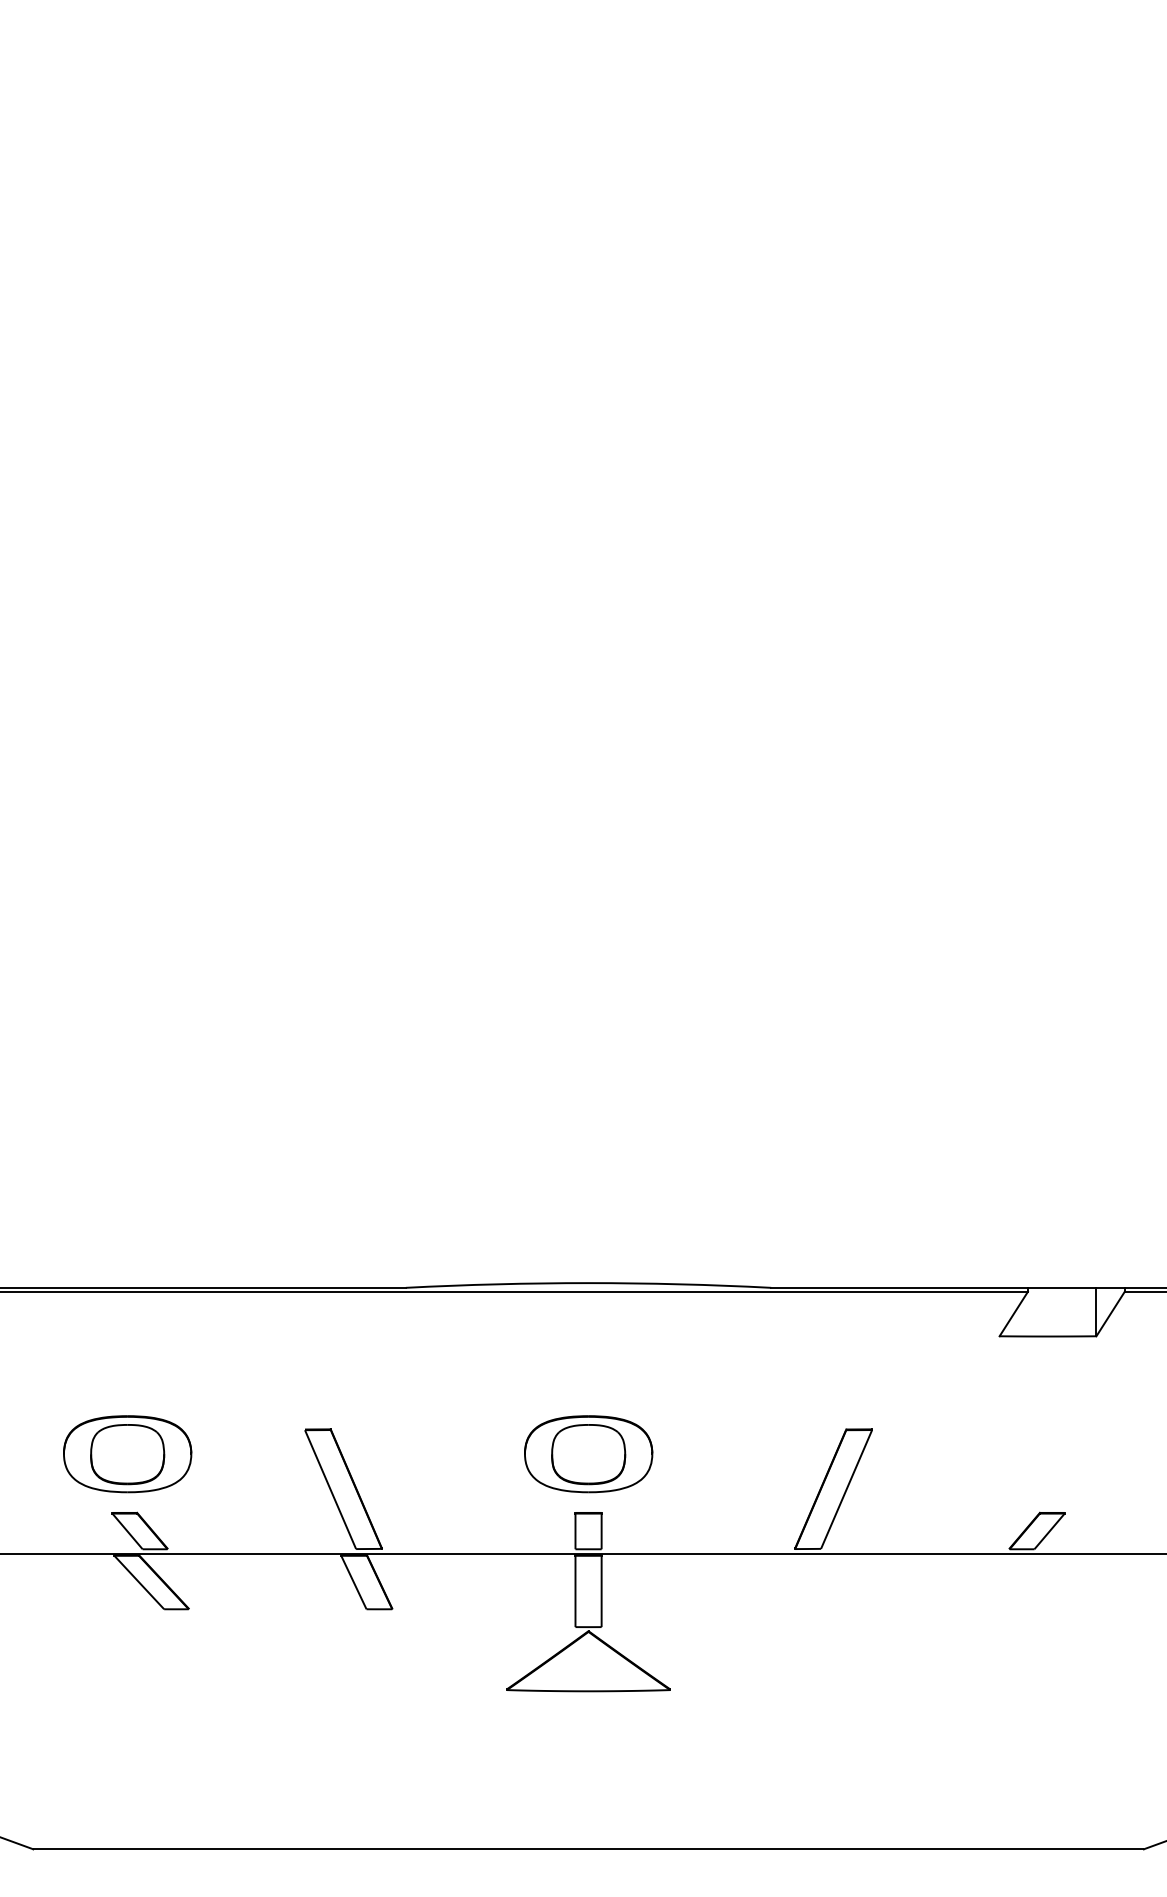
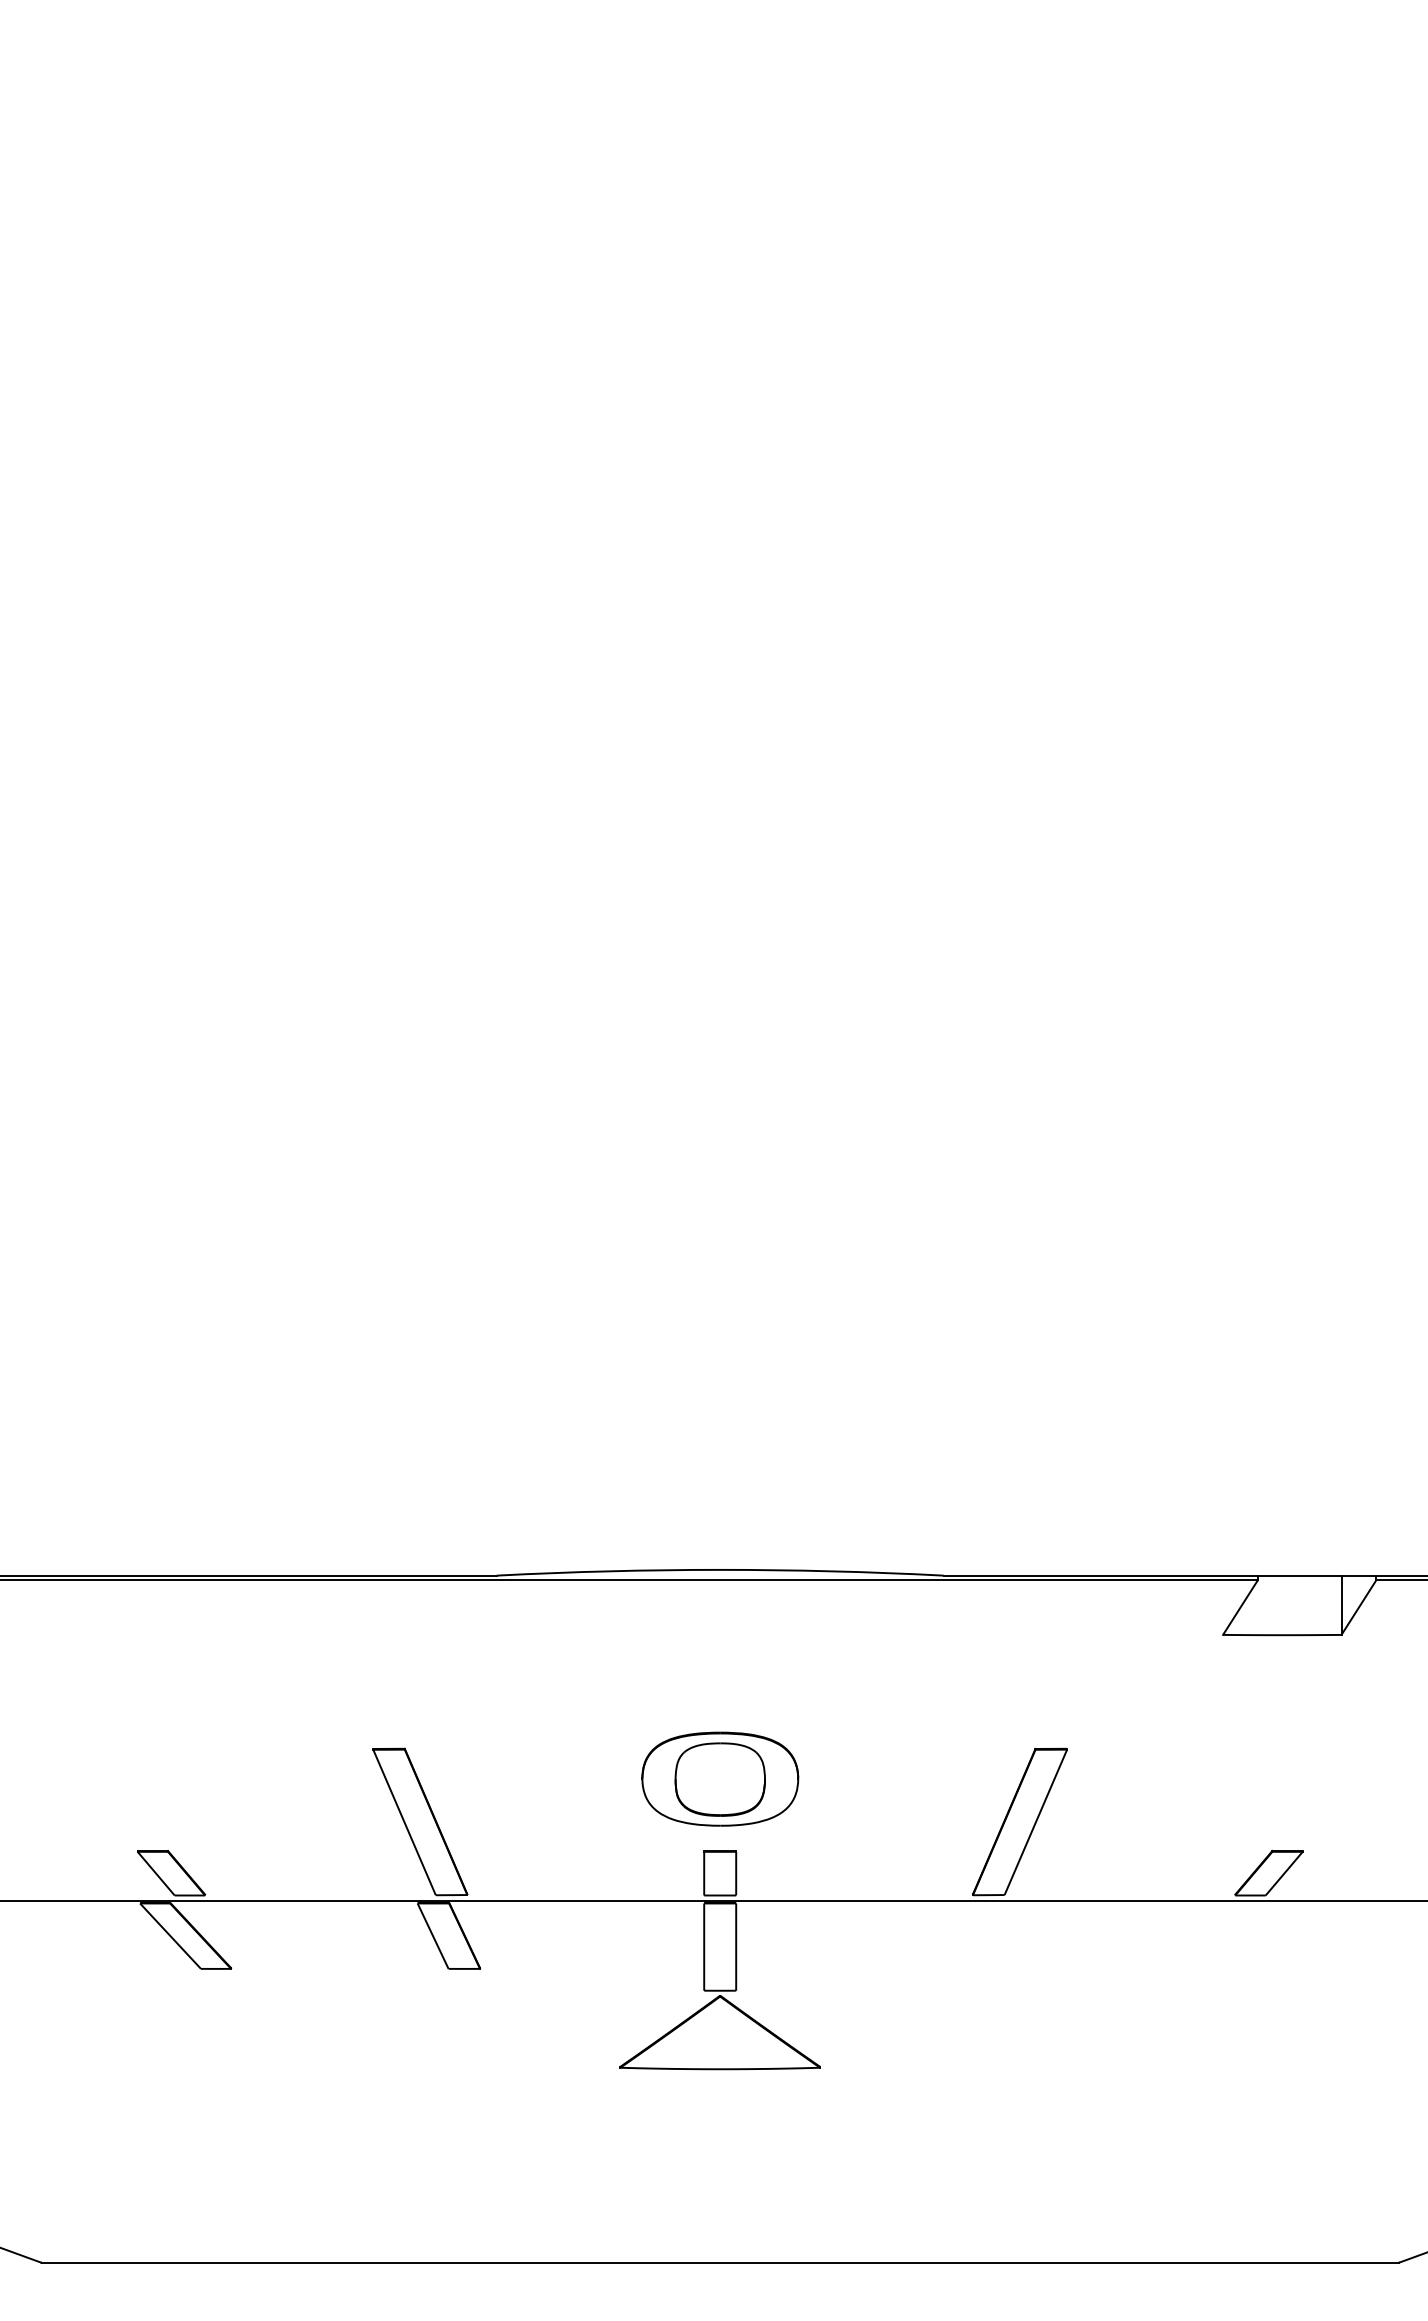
part: (127, 1454) -> (156, 1779), removed

